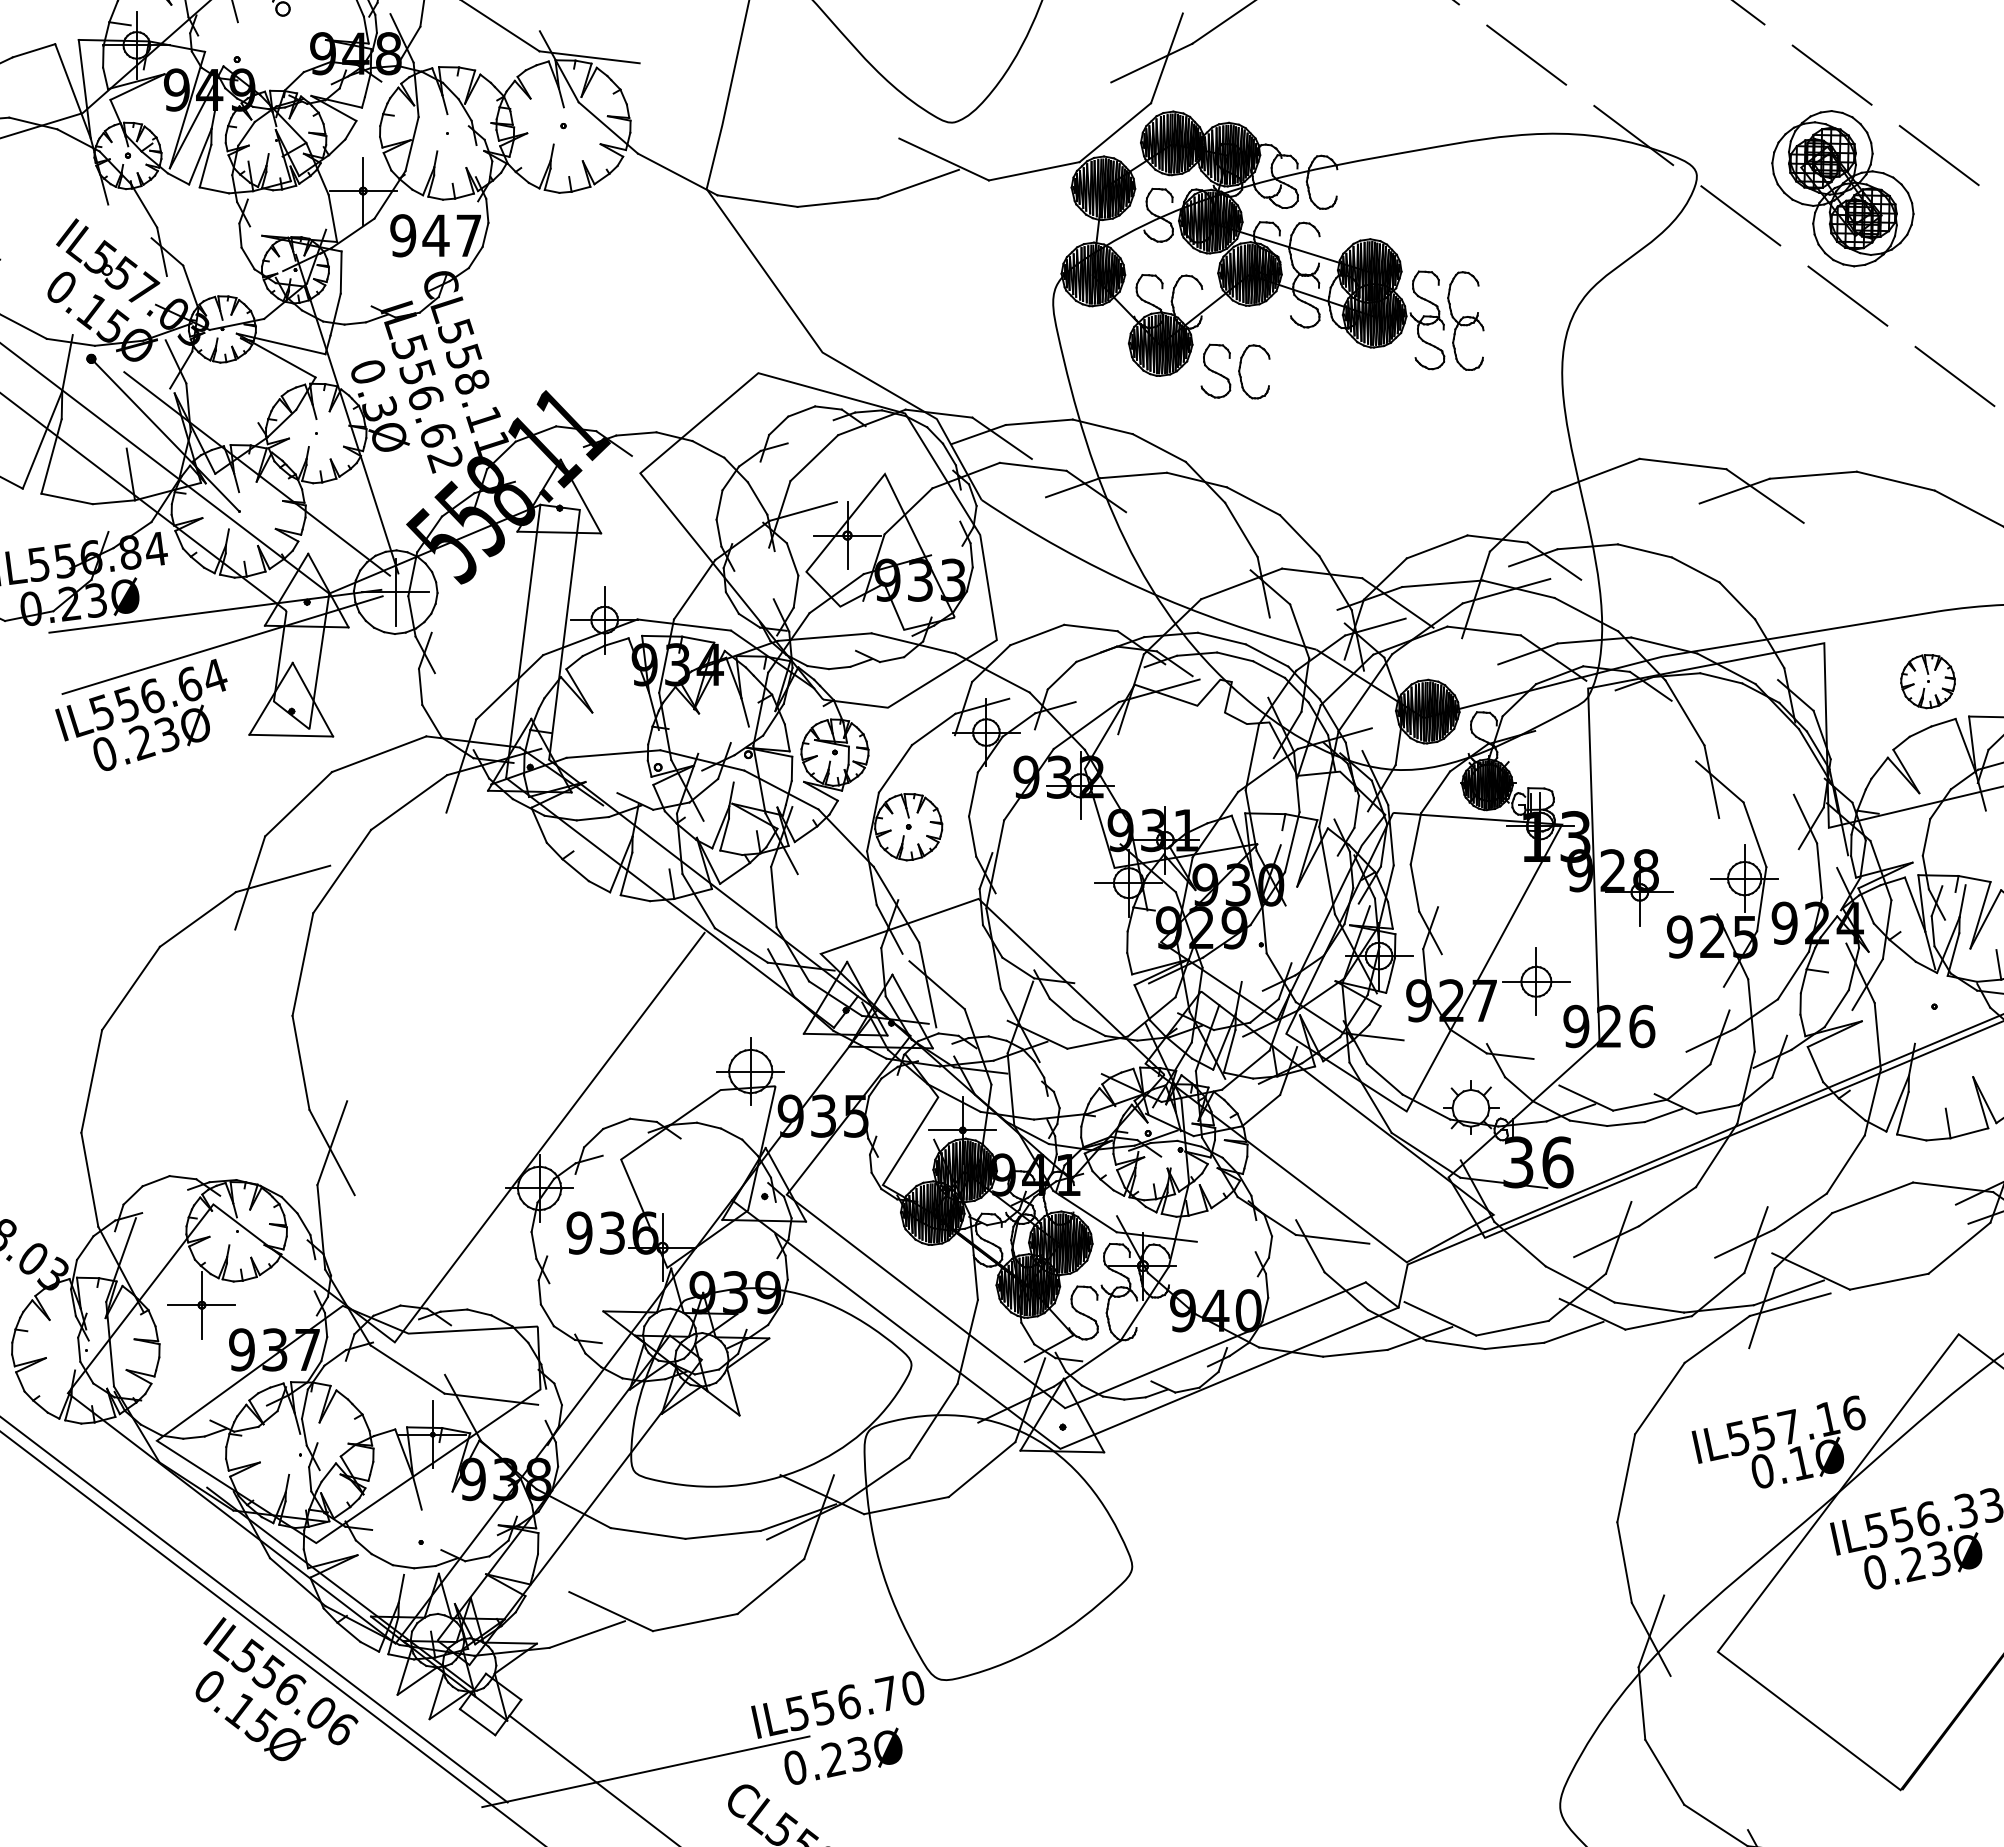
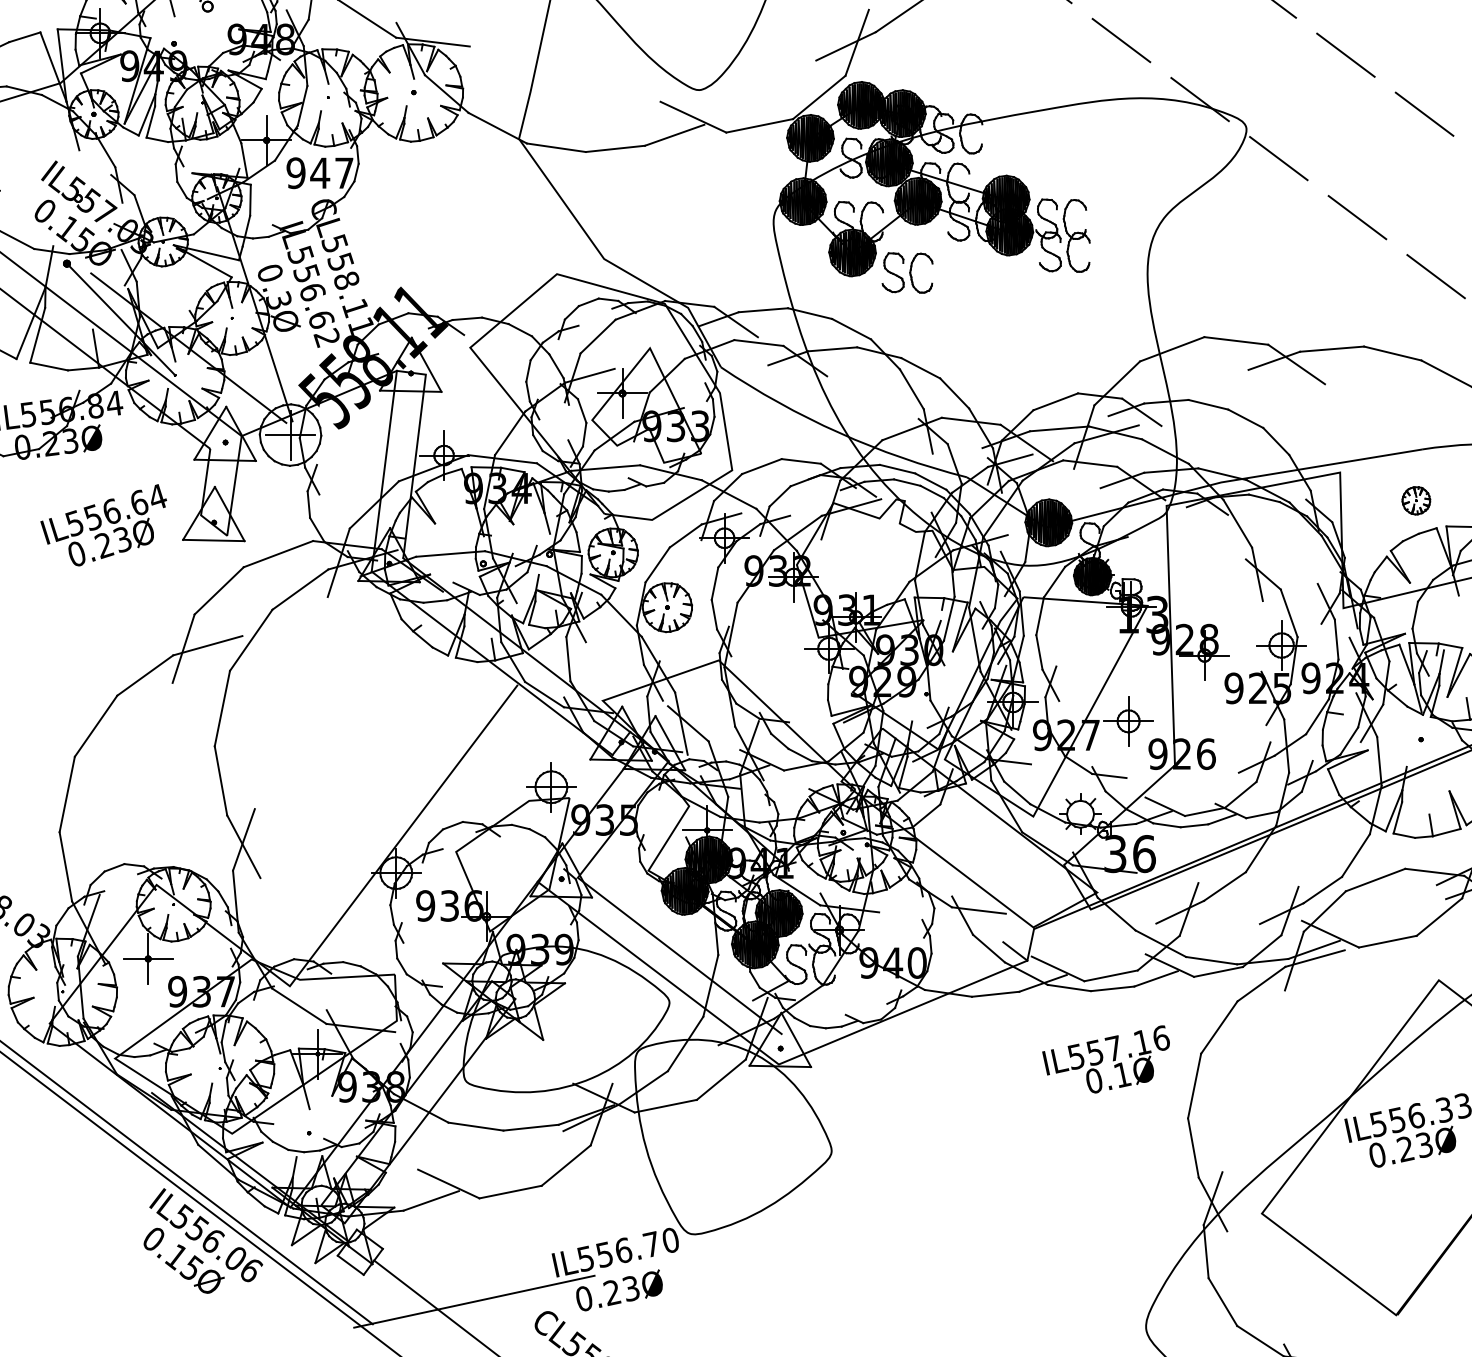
part: (1842, 188) -> (1353, 138), removed
line: (215, 610) -> (158, 448), removed
line: (222, 645) -> (163, 474), removed
part: (1927, 681) -> (1415, 500), size x0.7
line: (1215, 1345) -> (892, 988), removed
text: (1778, 1441) -> (1105, 1059), moved

